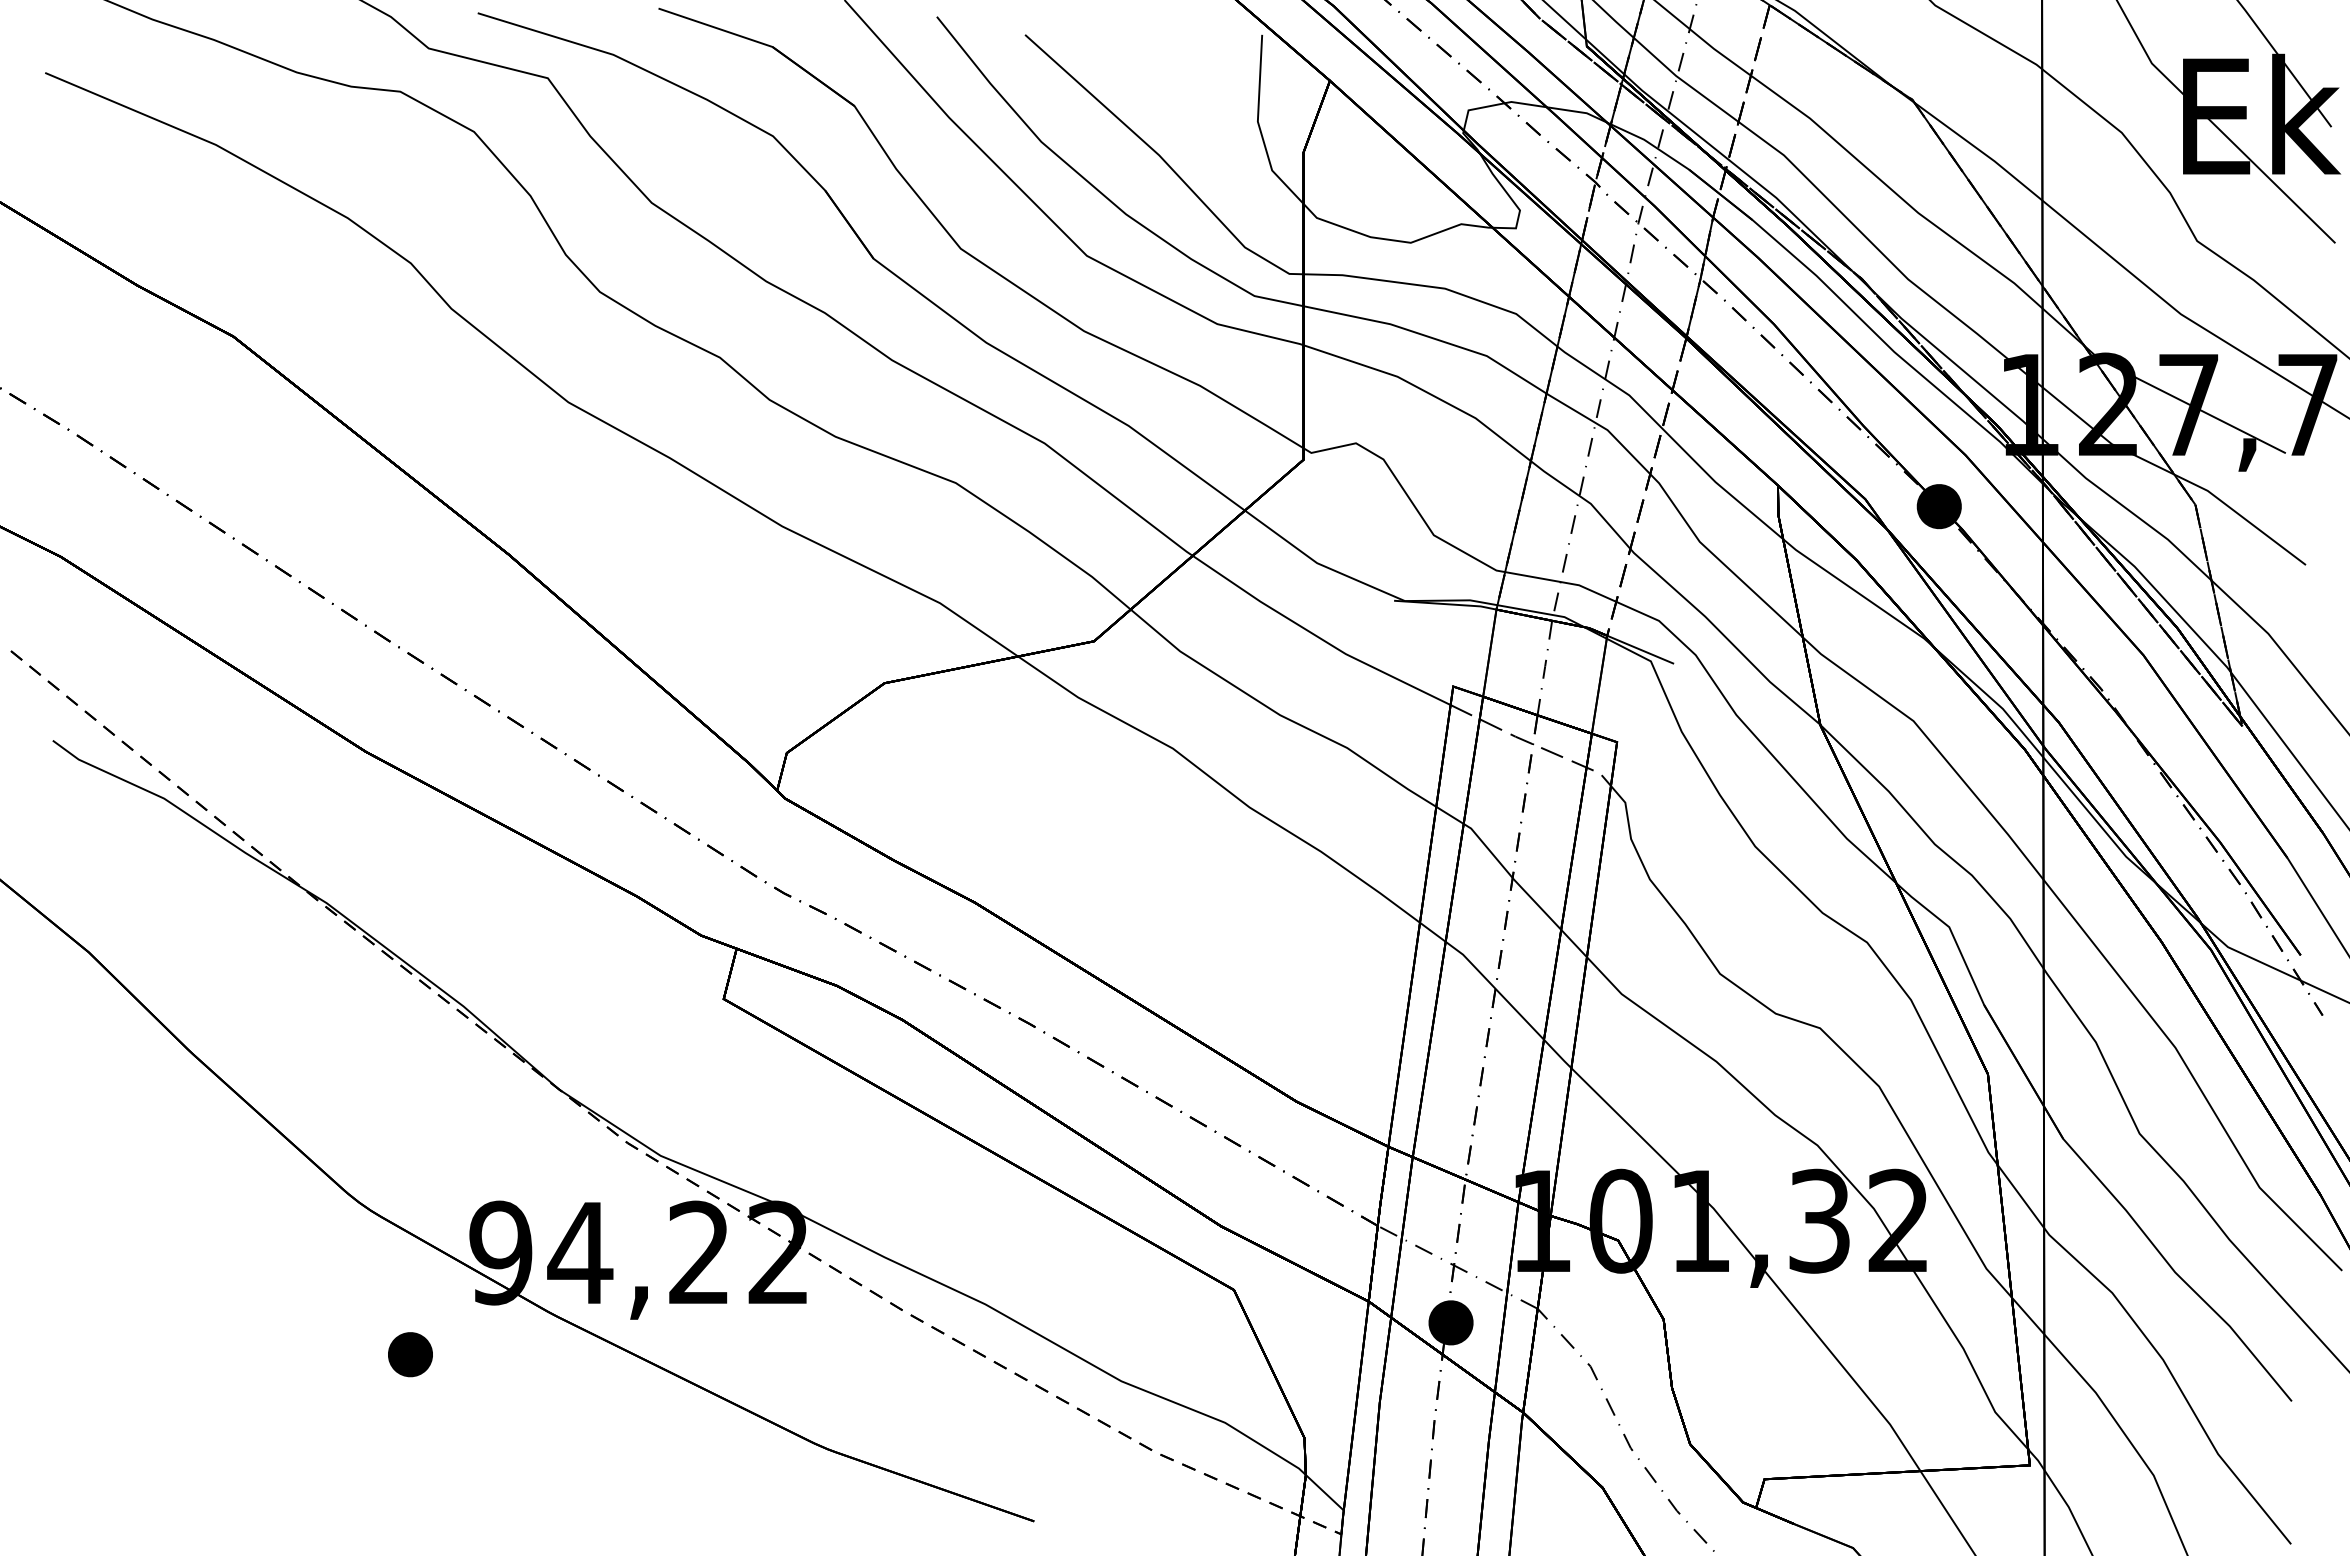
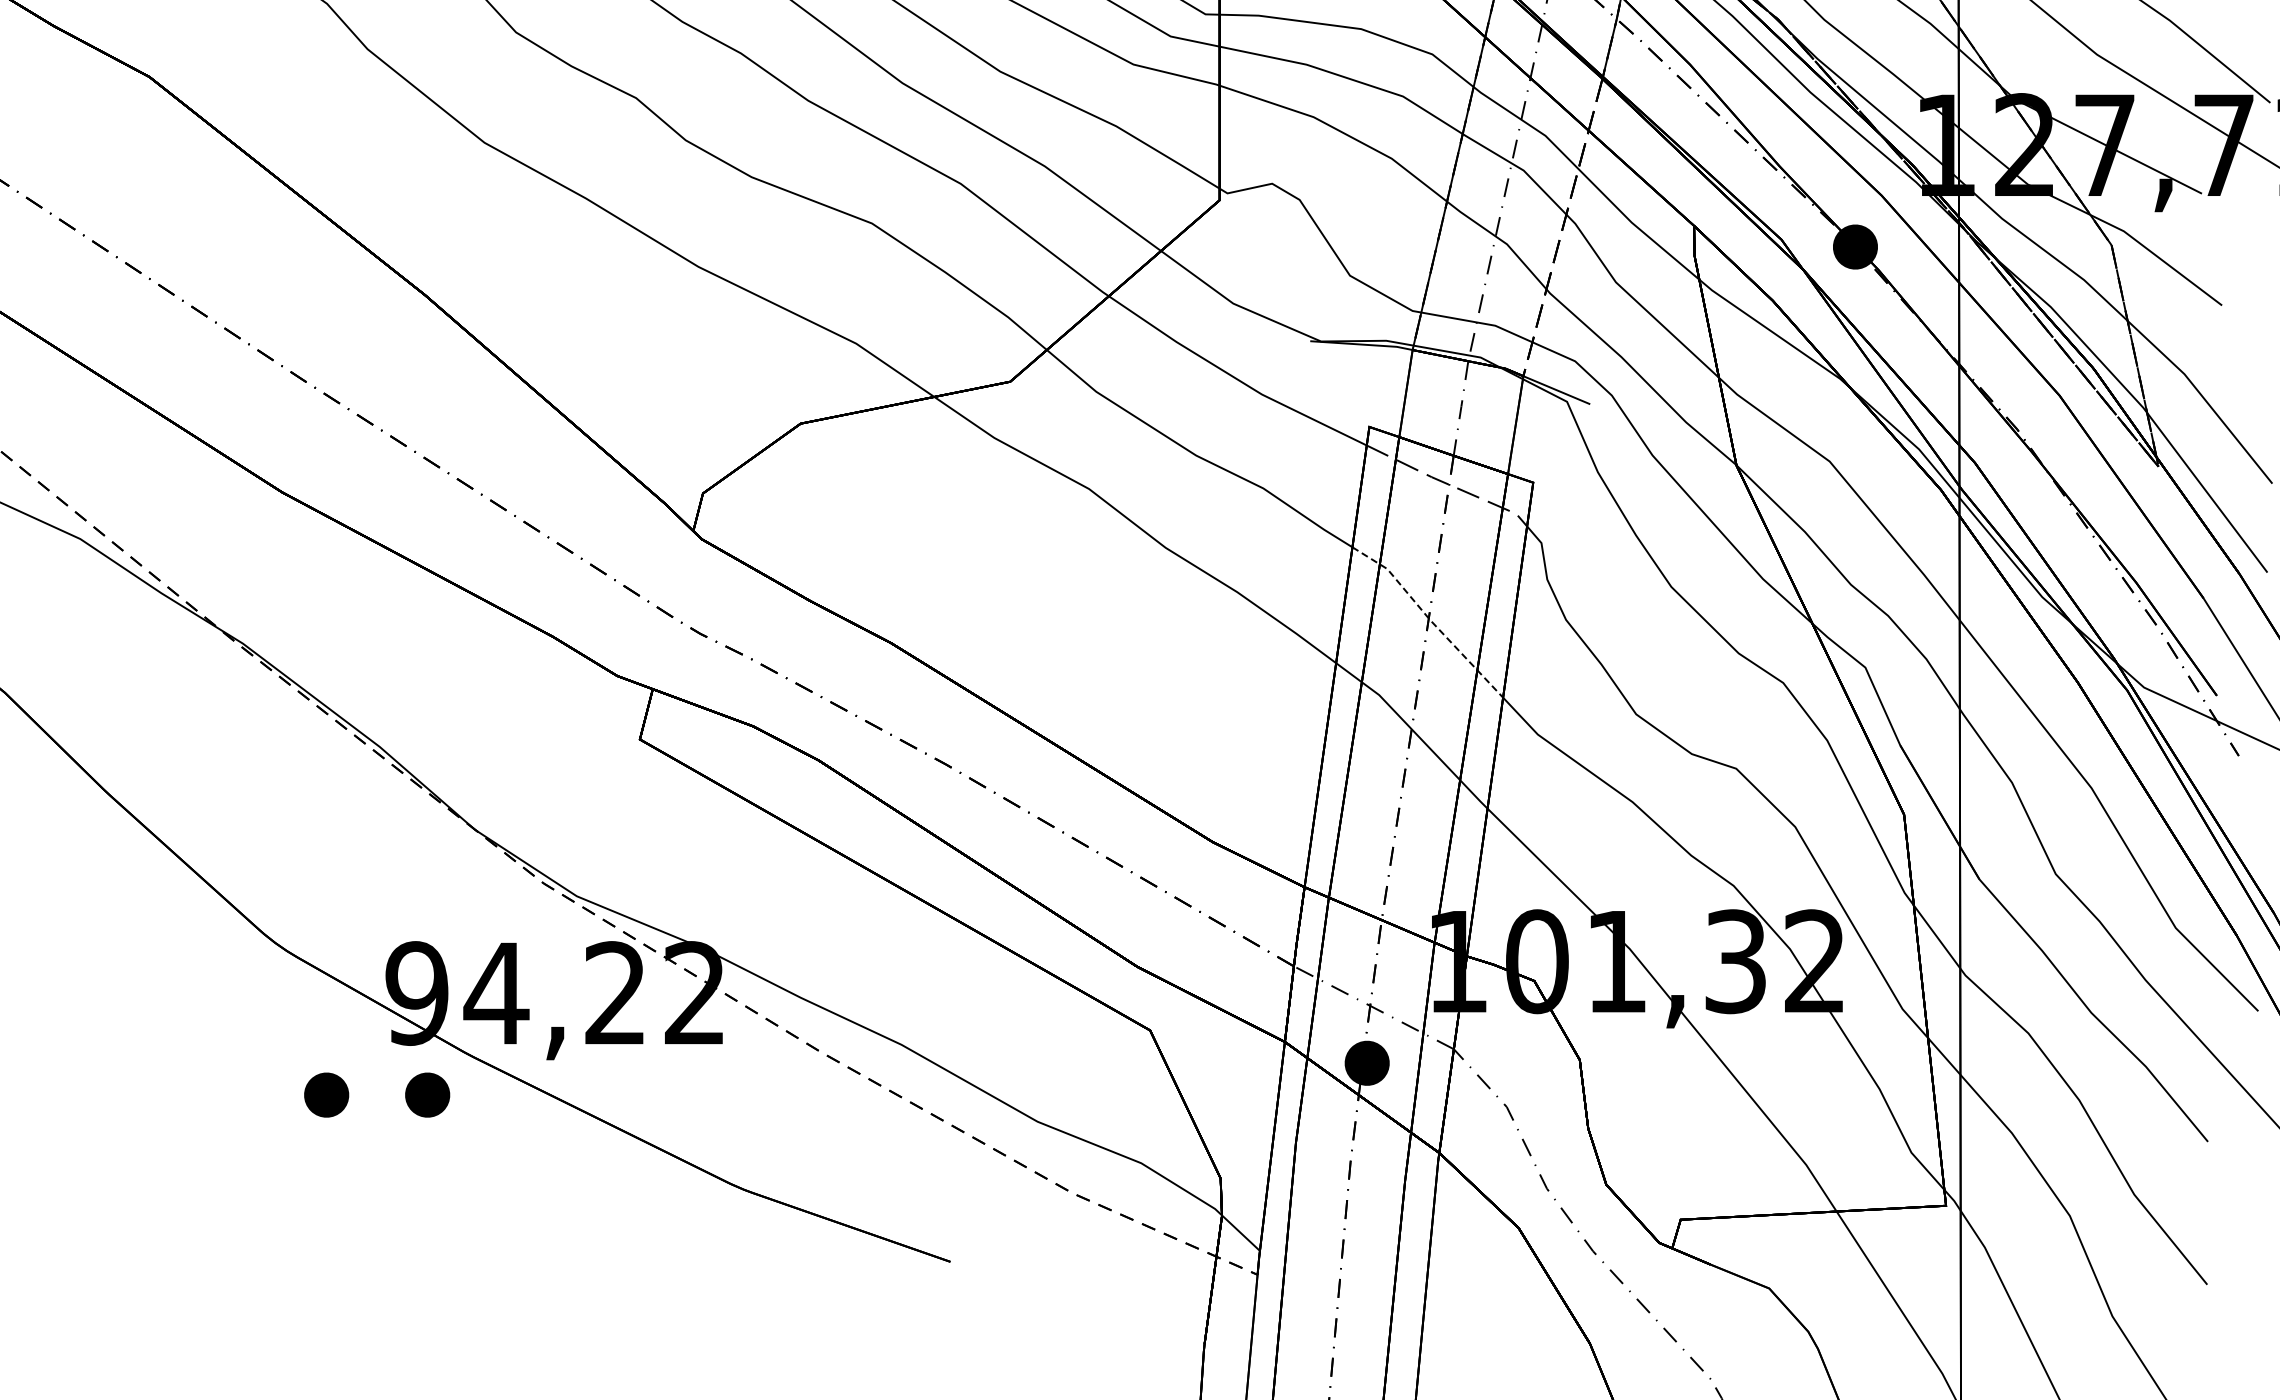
line: (1513, 878) -> (1429, 618), solid -> dashed
part: (511, 1354) -> (427, 1094), added

